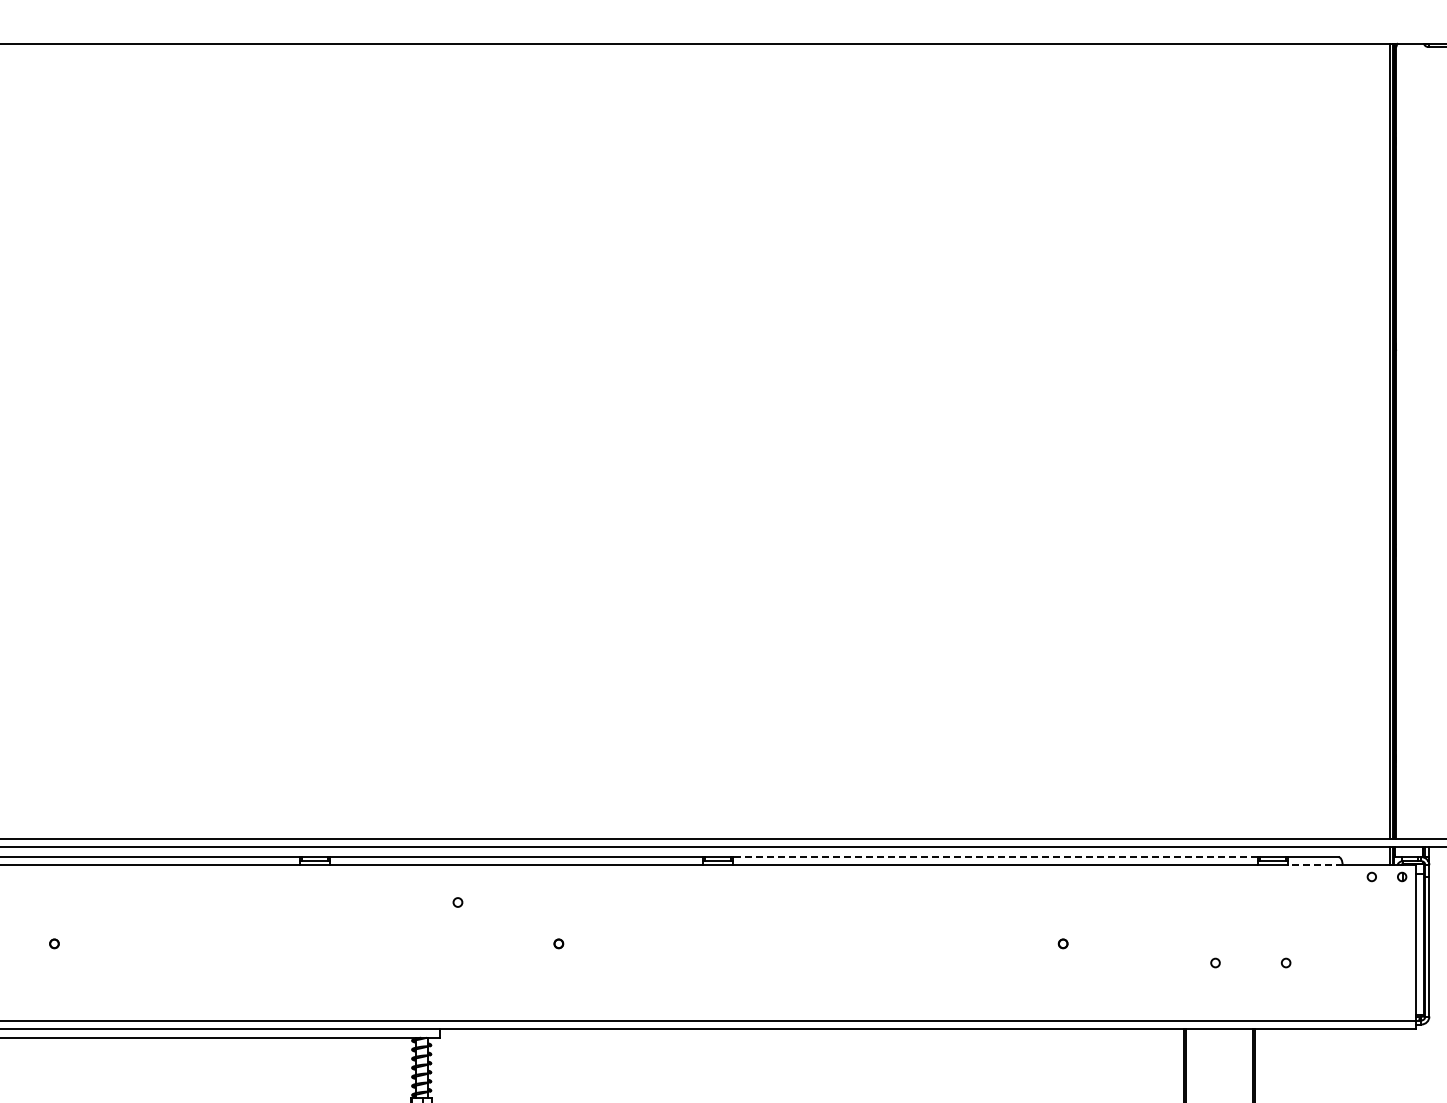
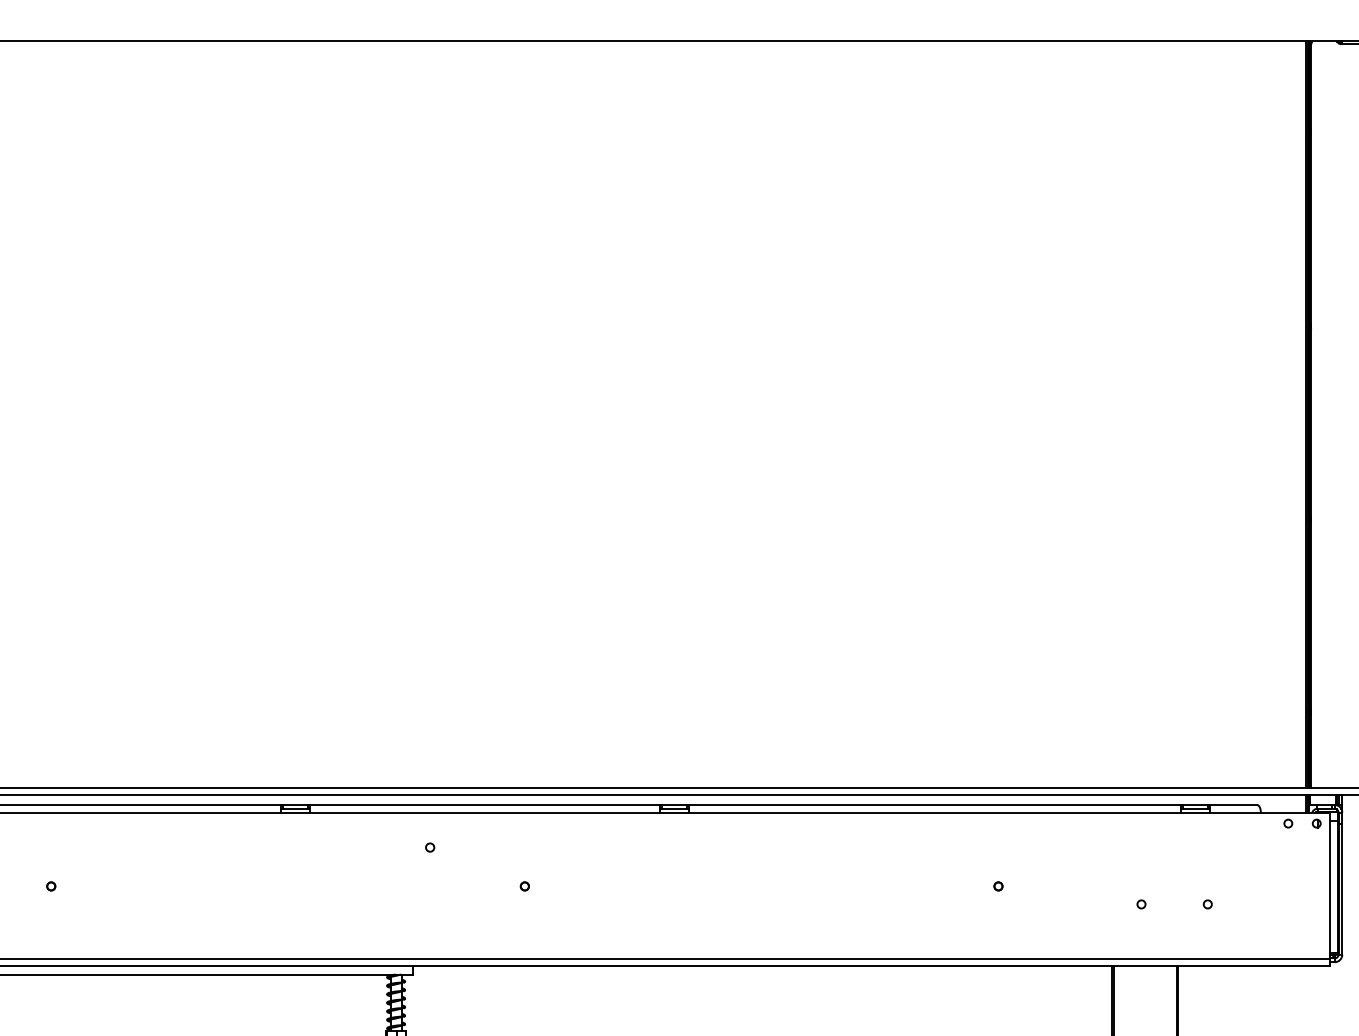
line: (995, 857) -> (934, 805), dashed -> solid
line: (1314, 865) -> (1234, 812), dashed -> solid

